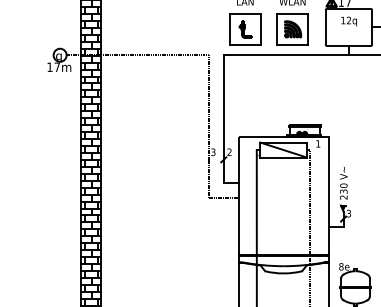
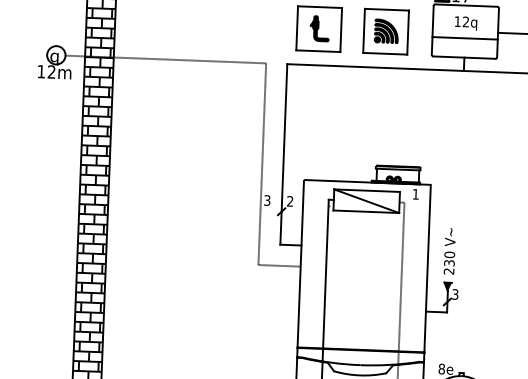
line: (348, 32) -> (464, 38), added
text: (56, 66) -> (50, 70), 17m -> 12m

